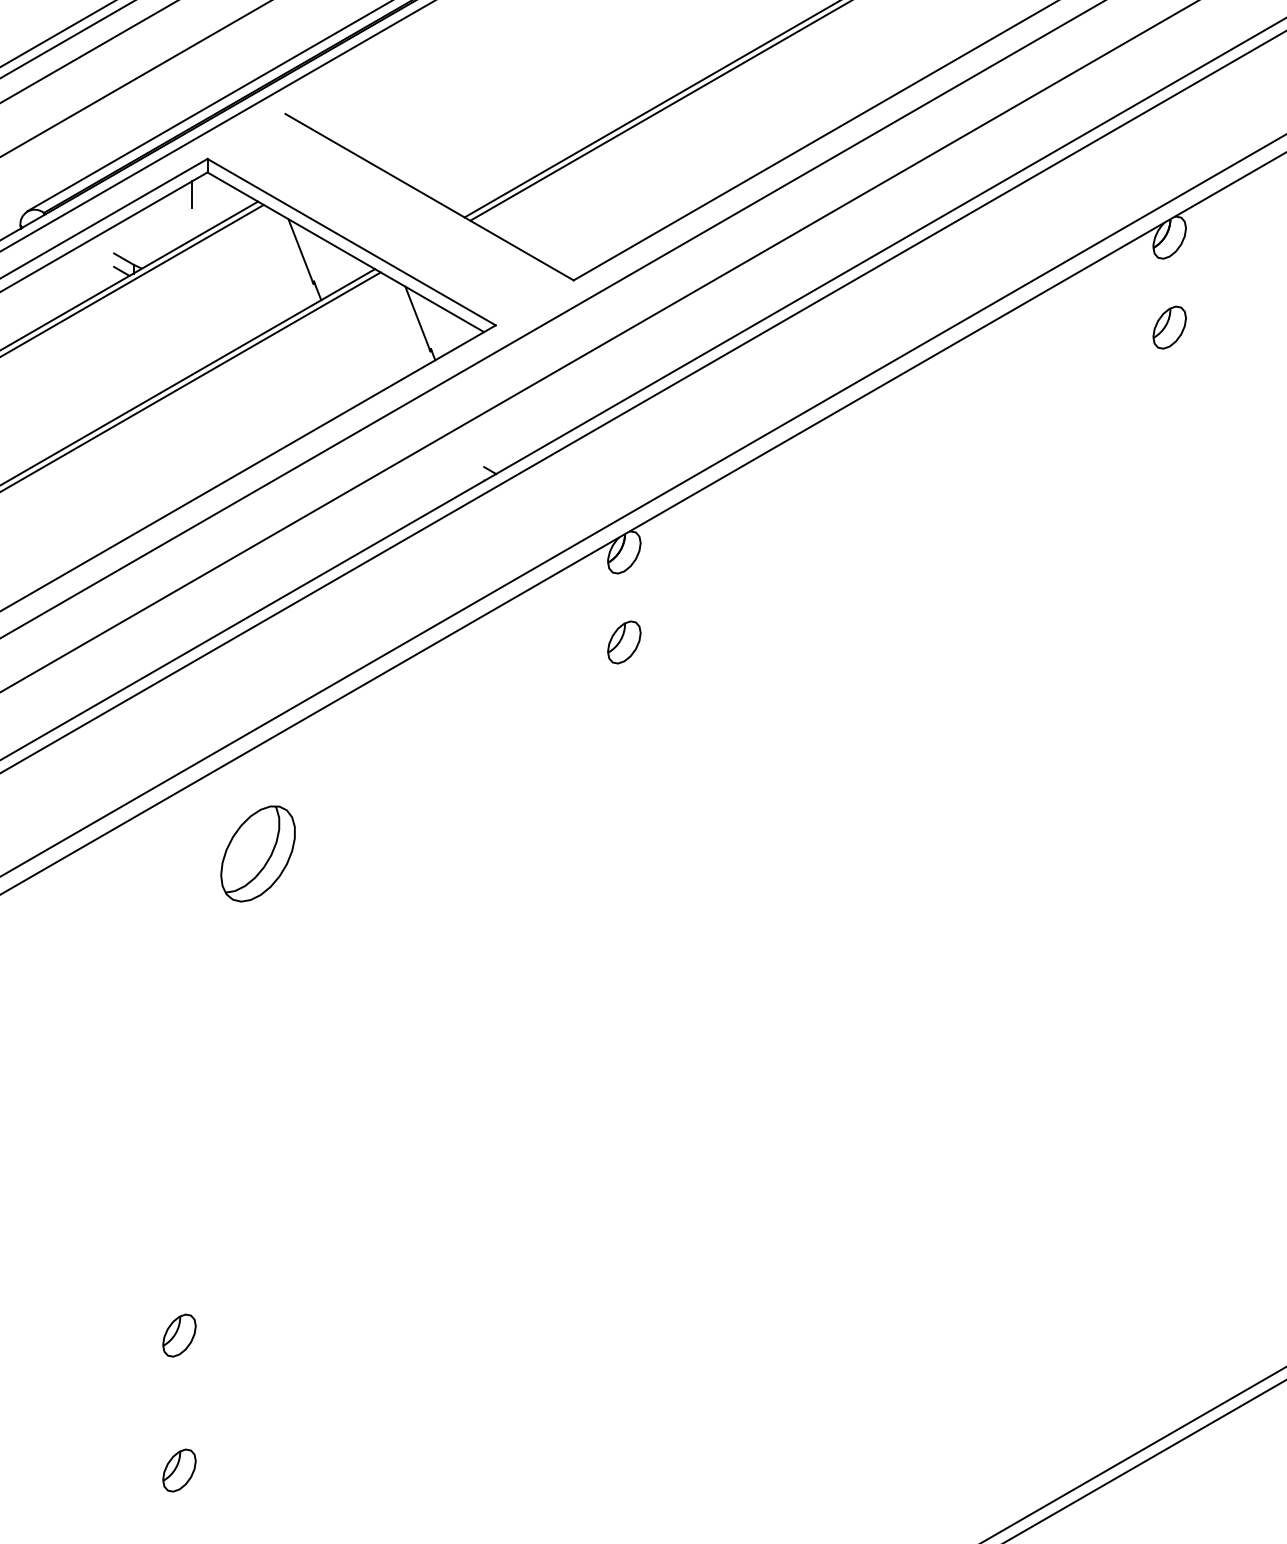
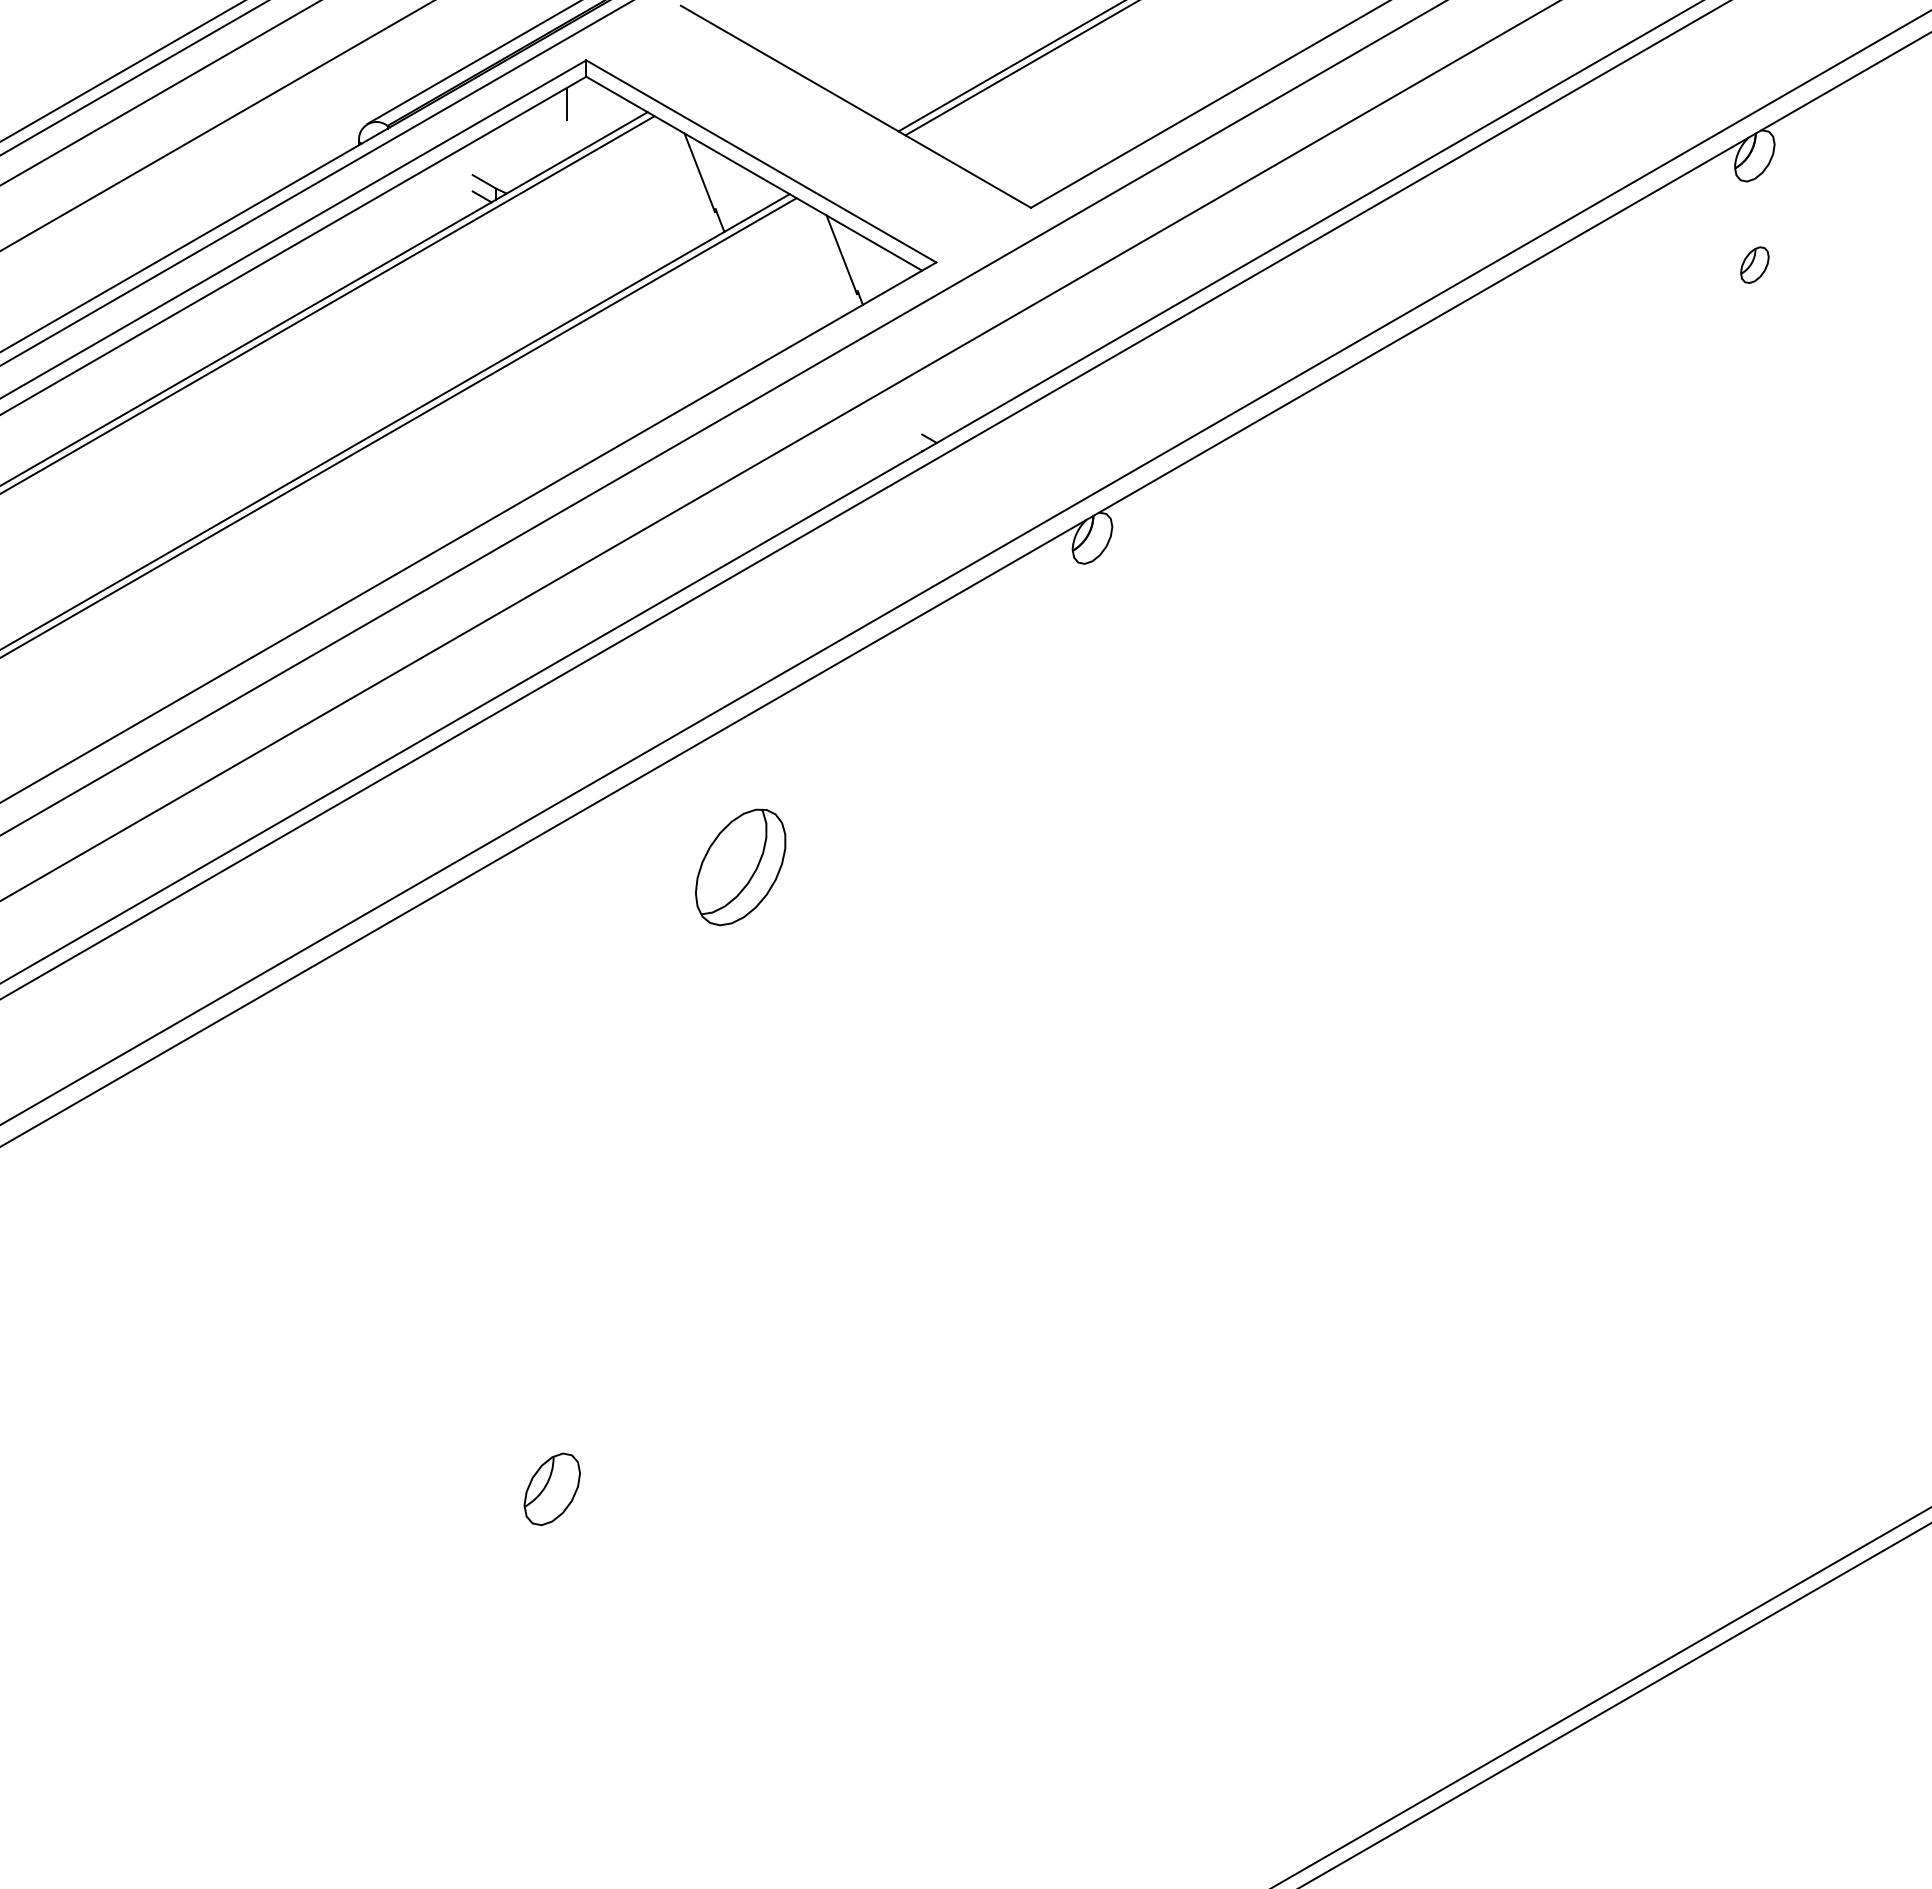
part: (1169, 327) -> (1754, 264), size x0.7
part: (624, 642) -> (1092, 647), removed
part: (257, 854) -> (740, 867), moved
part: (178, 1335) -> (551, 1489), size x1.4
part: (178, 1469) -> (551, 1652), removed

